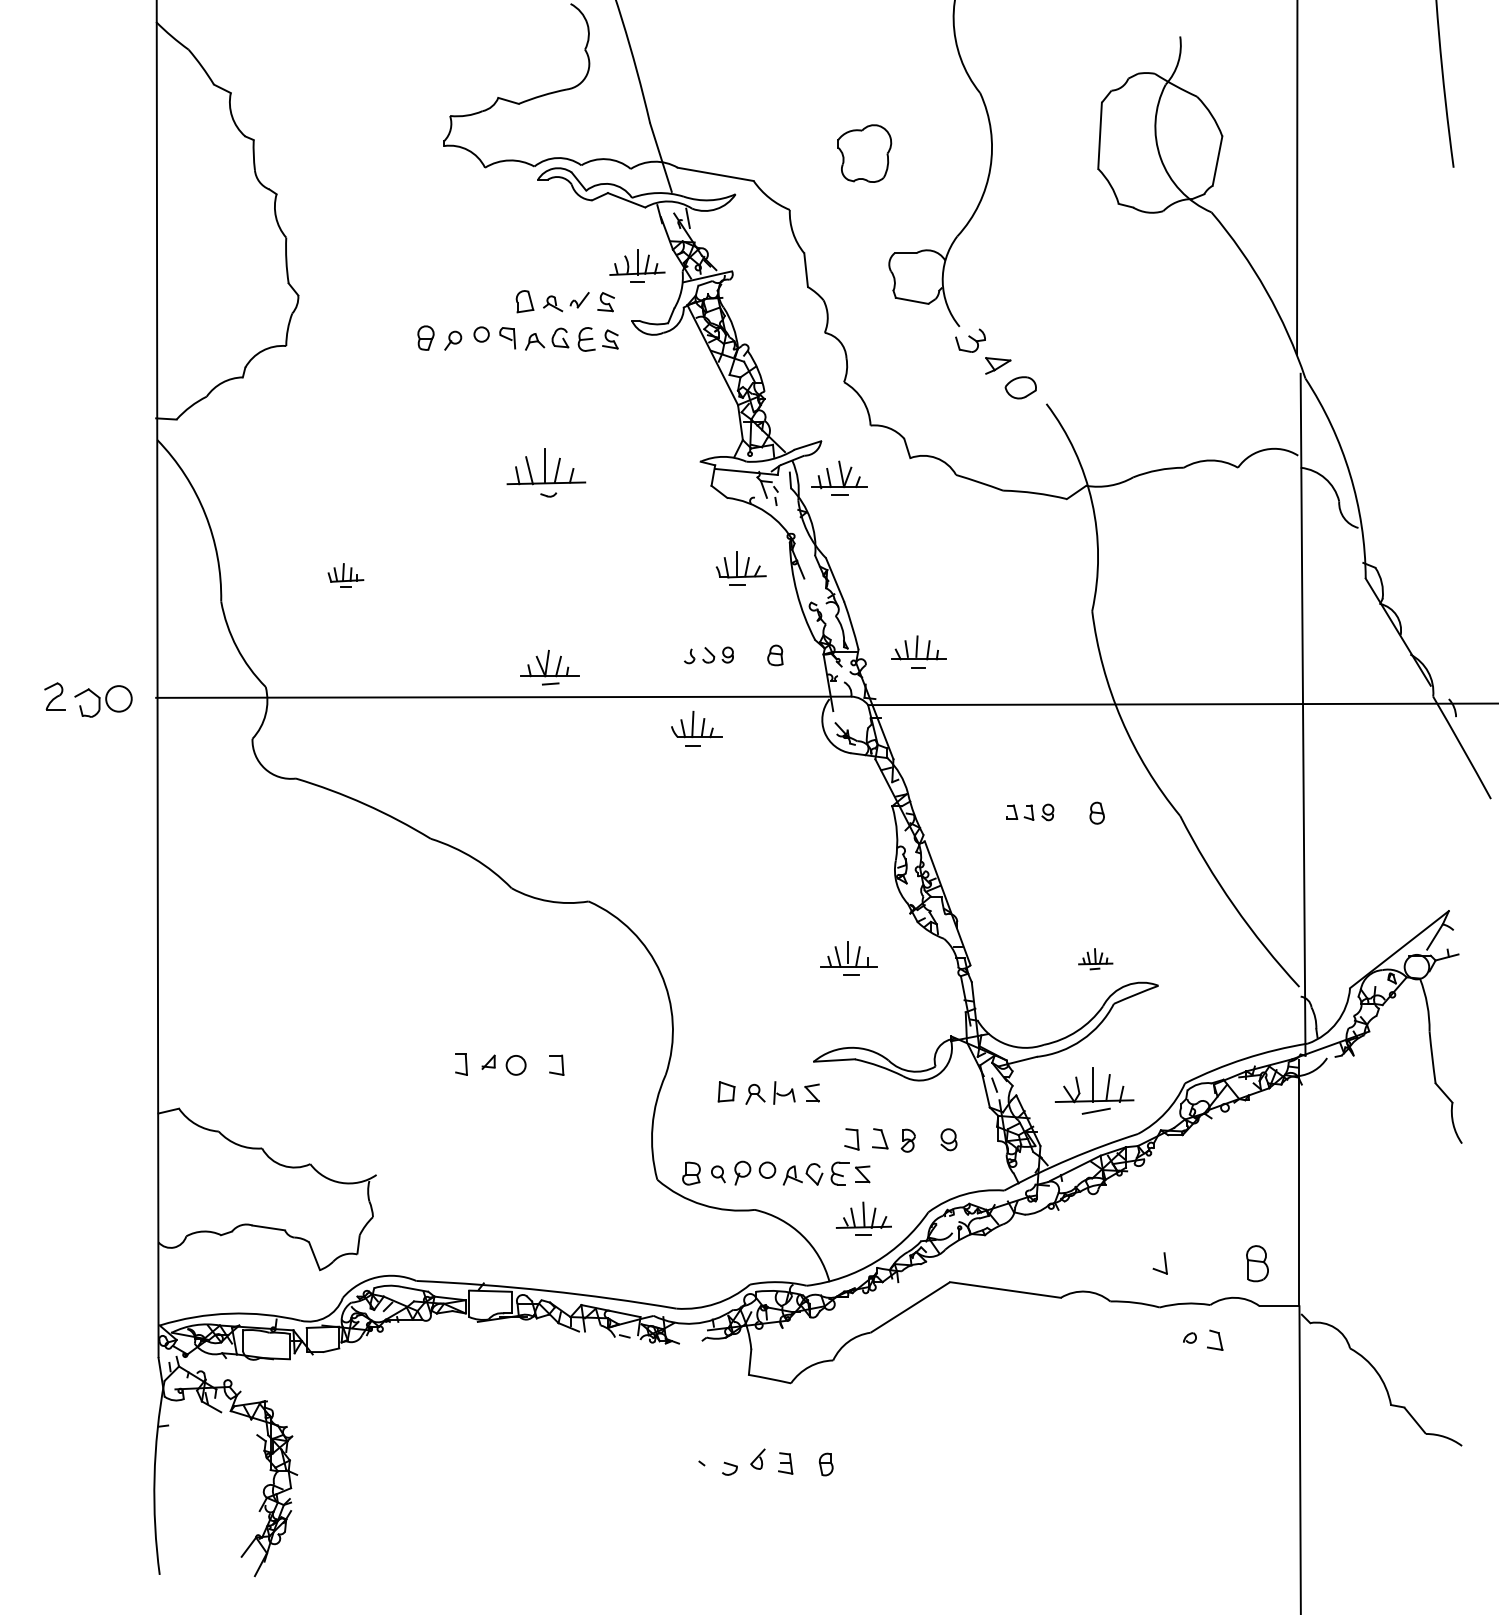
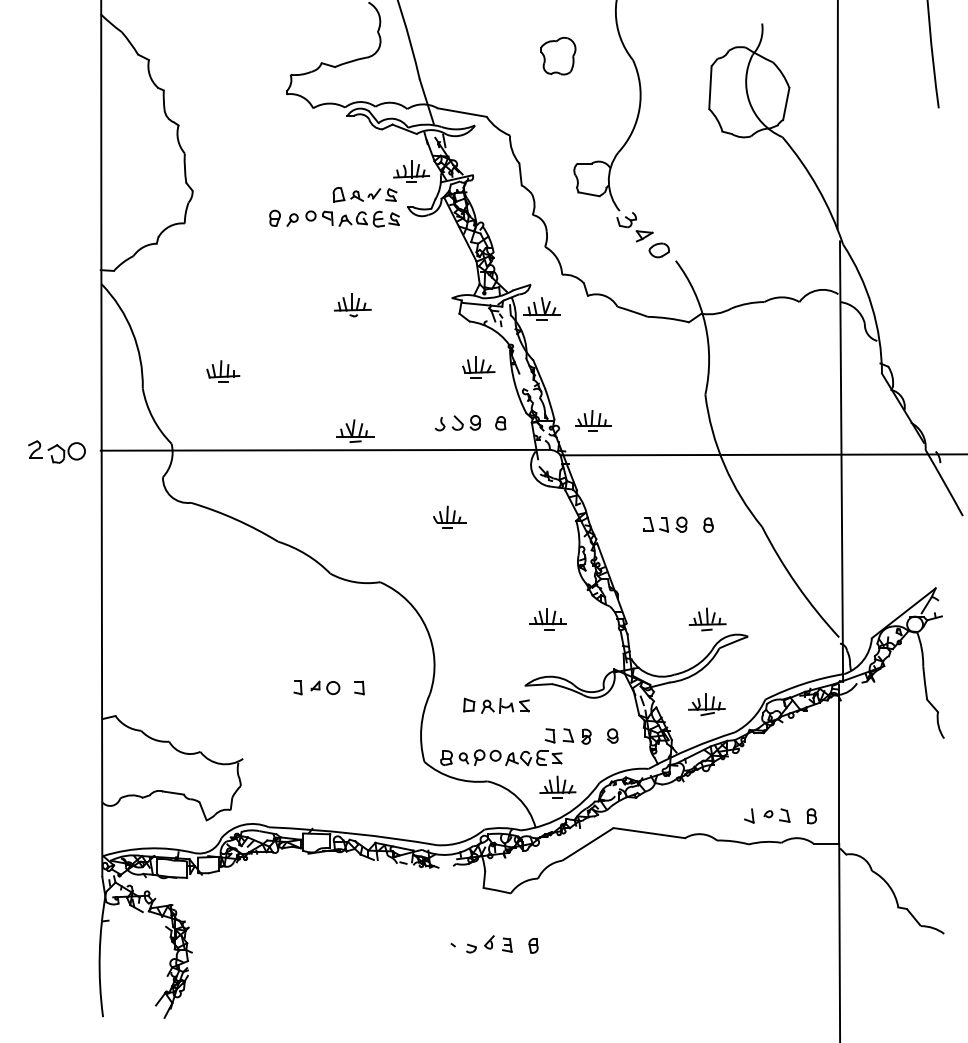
part: (864, 154) -> (558, 56), moved
part: (545, 473) -> (352, 305), size x0.71
part: (346, 575) -> (223, 371), size x1.43
part: (708, 655) -> (457, 423), size x1.43
part: (696, 726) -> (449, 516), moved
part: (1030, 812) -> (665, 524), size x1.43
part: (1095, 959) -> (707, 619), size x1.67
part: (1093, 1090) -> (706, 704), size x0.71
part: (1256, 1264) -> (811, 816), size x0.62
part: (1202, 1340) -> (776, 815), moved

